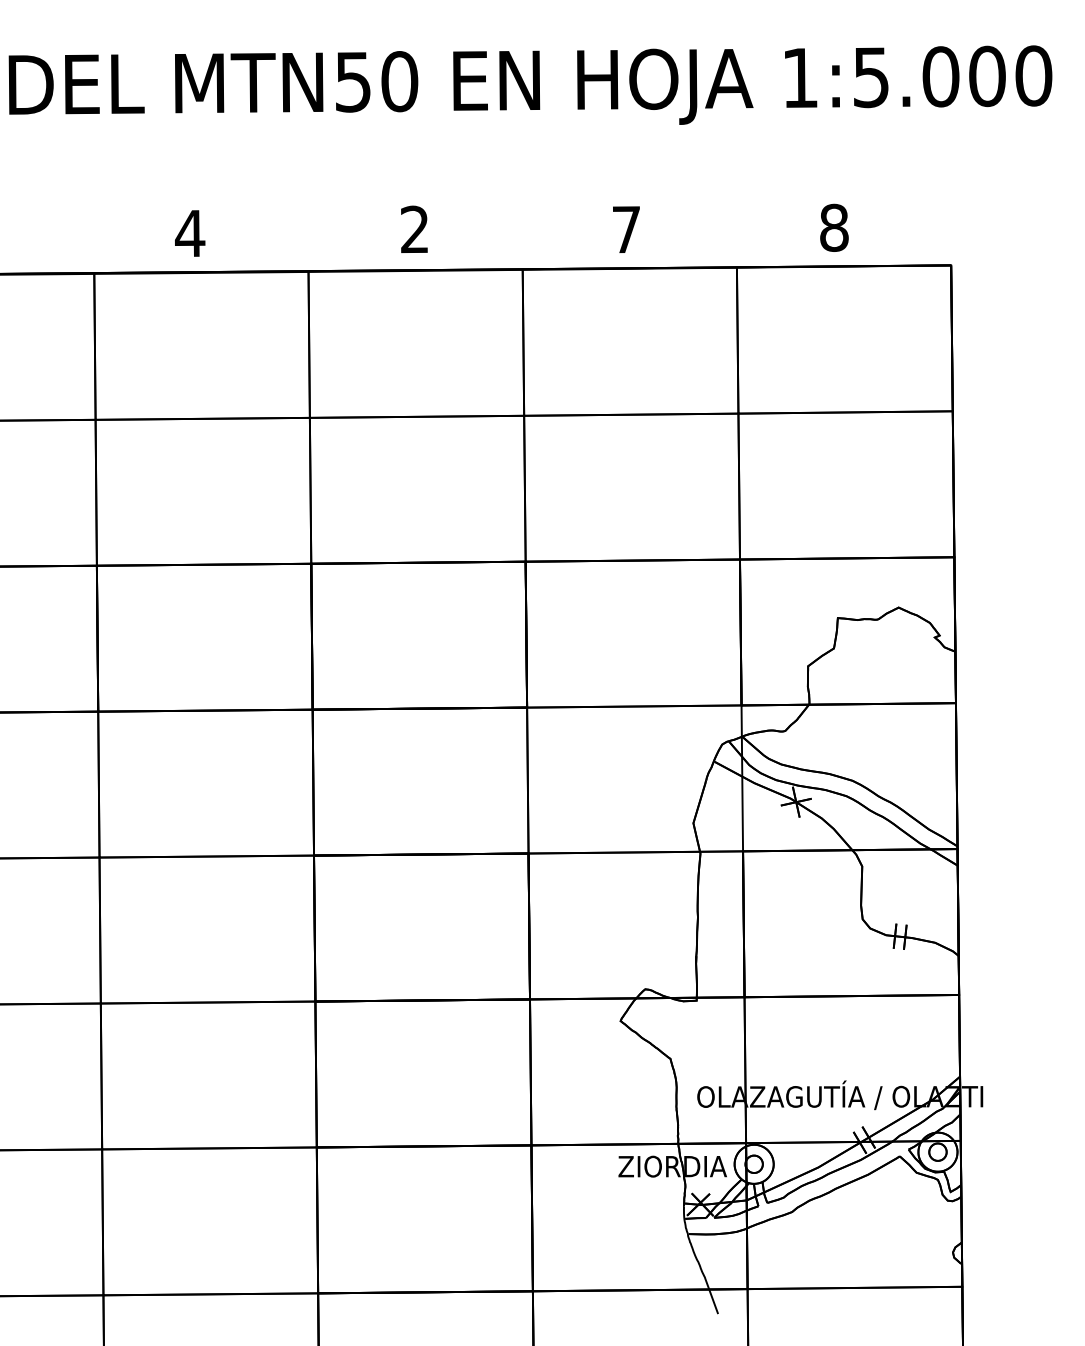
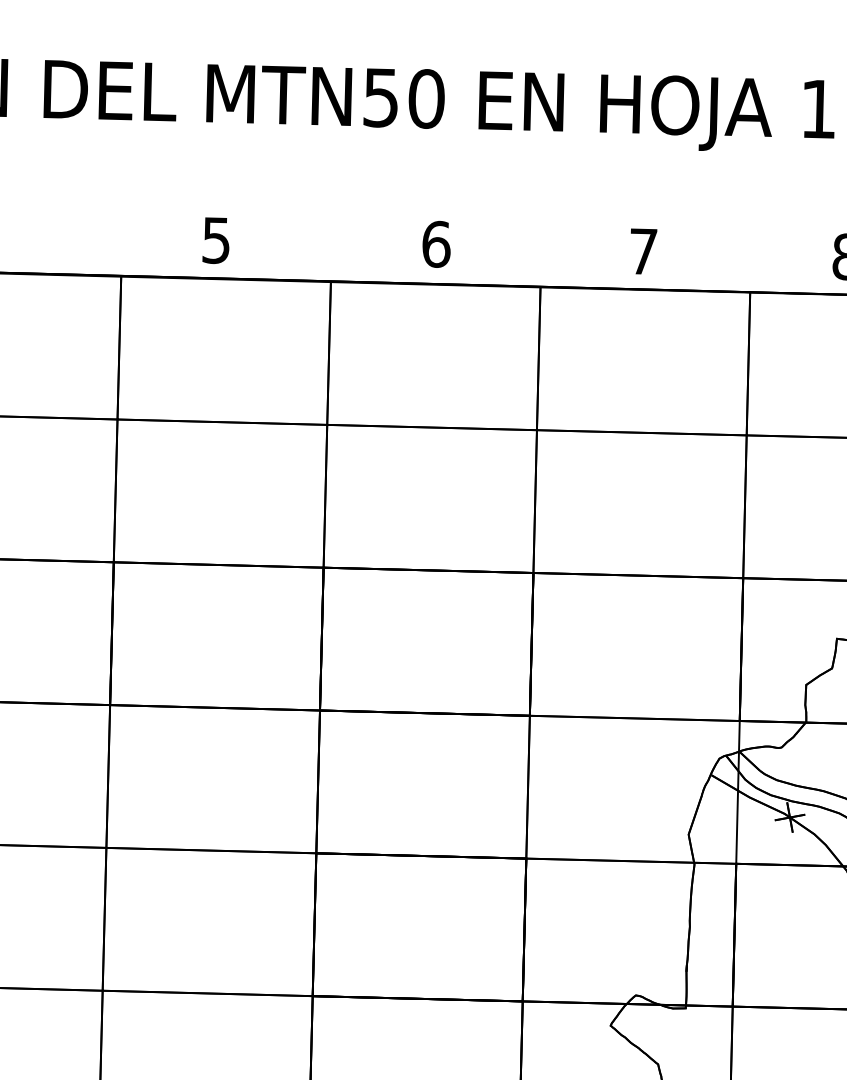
text: (414, 229) -> (436, 244), 2 -> 6
text: (190, 233) -> (216, 240), 4 -> 5

